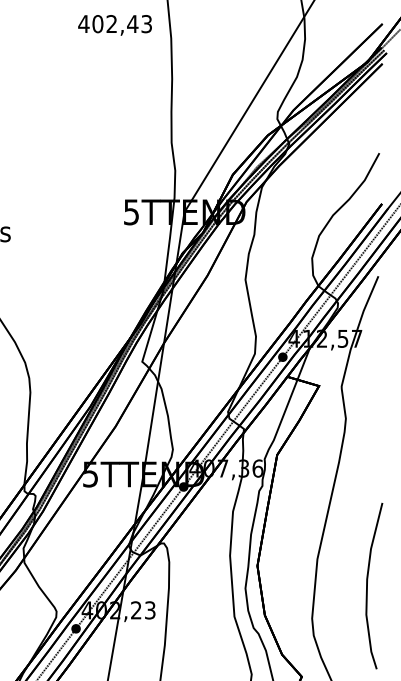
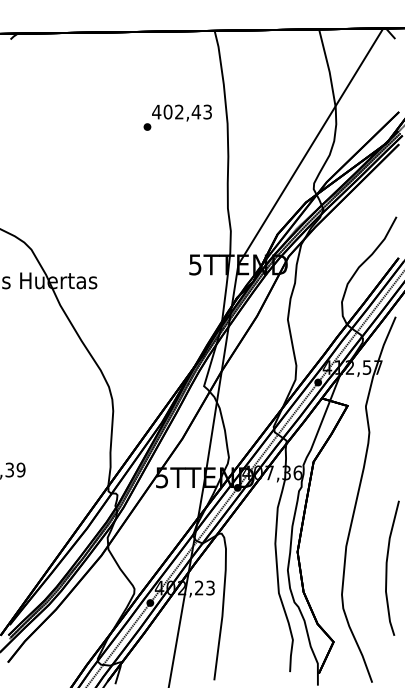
part: (72, 41) -> (147, 126), added

